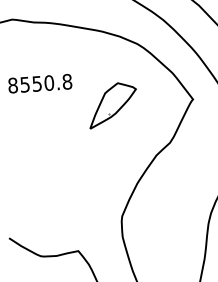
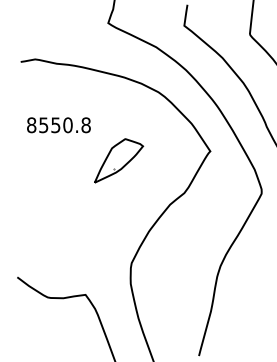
part: (113, 105) -> (119, 160), moved

